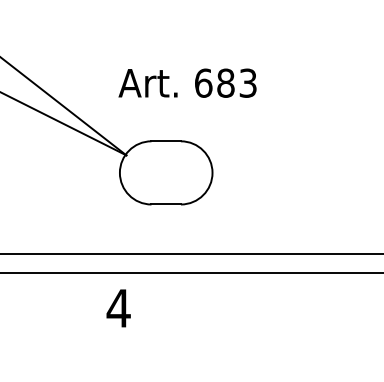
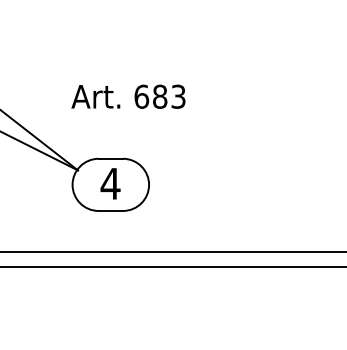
text: (187, 82) -> (128, 96), moved
text: (118, 307) -> (110, 183), moved

